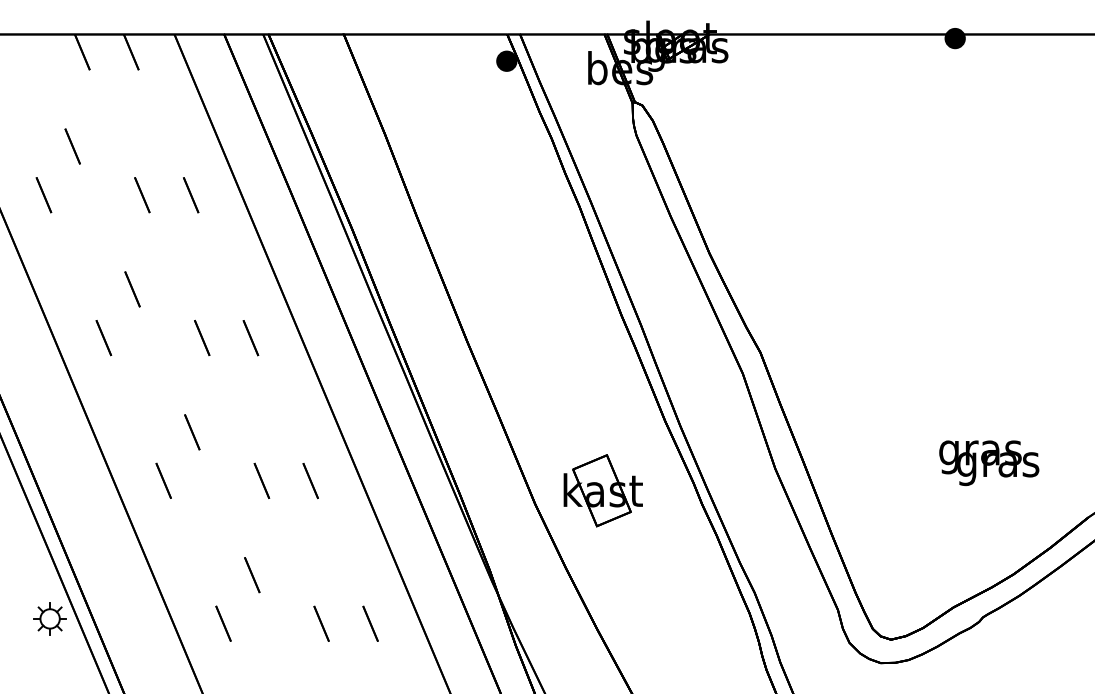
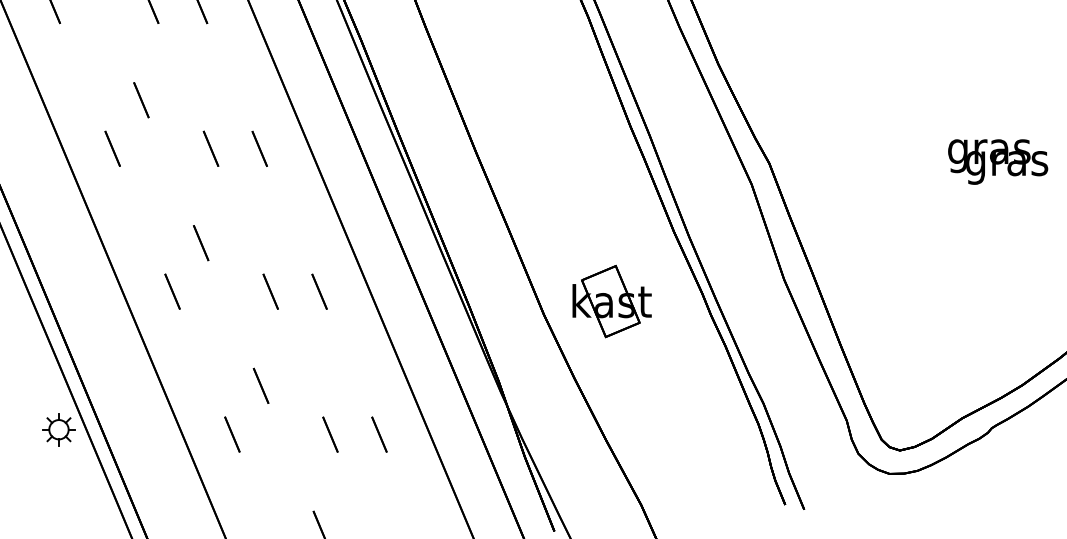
text: (989, 463) -> (998, 162), moved

